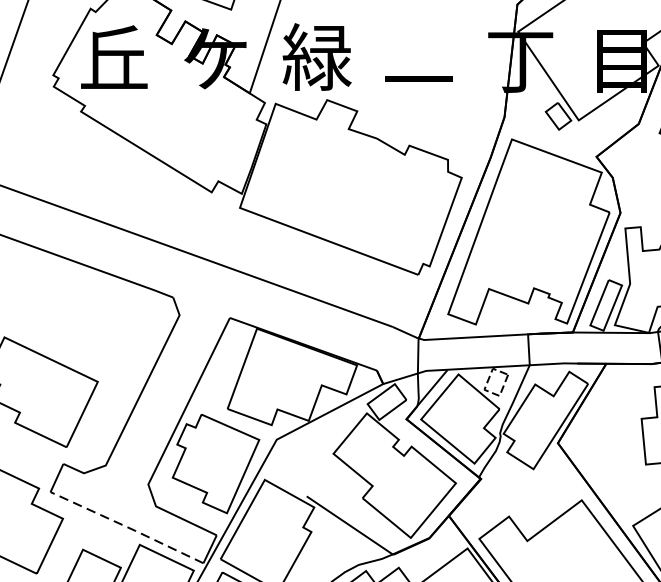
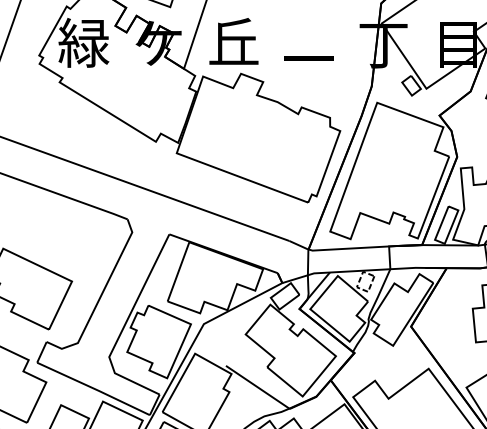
text: (316, 56) -> (233, 41), 緑 -> 丘
text: (113, 57) -> (83, 42), 丘 -> 緑
line: (128, 527) -> (94, 388), dashed -> solid

